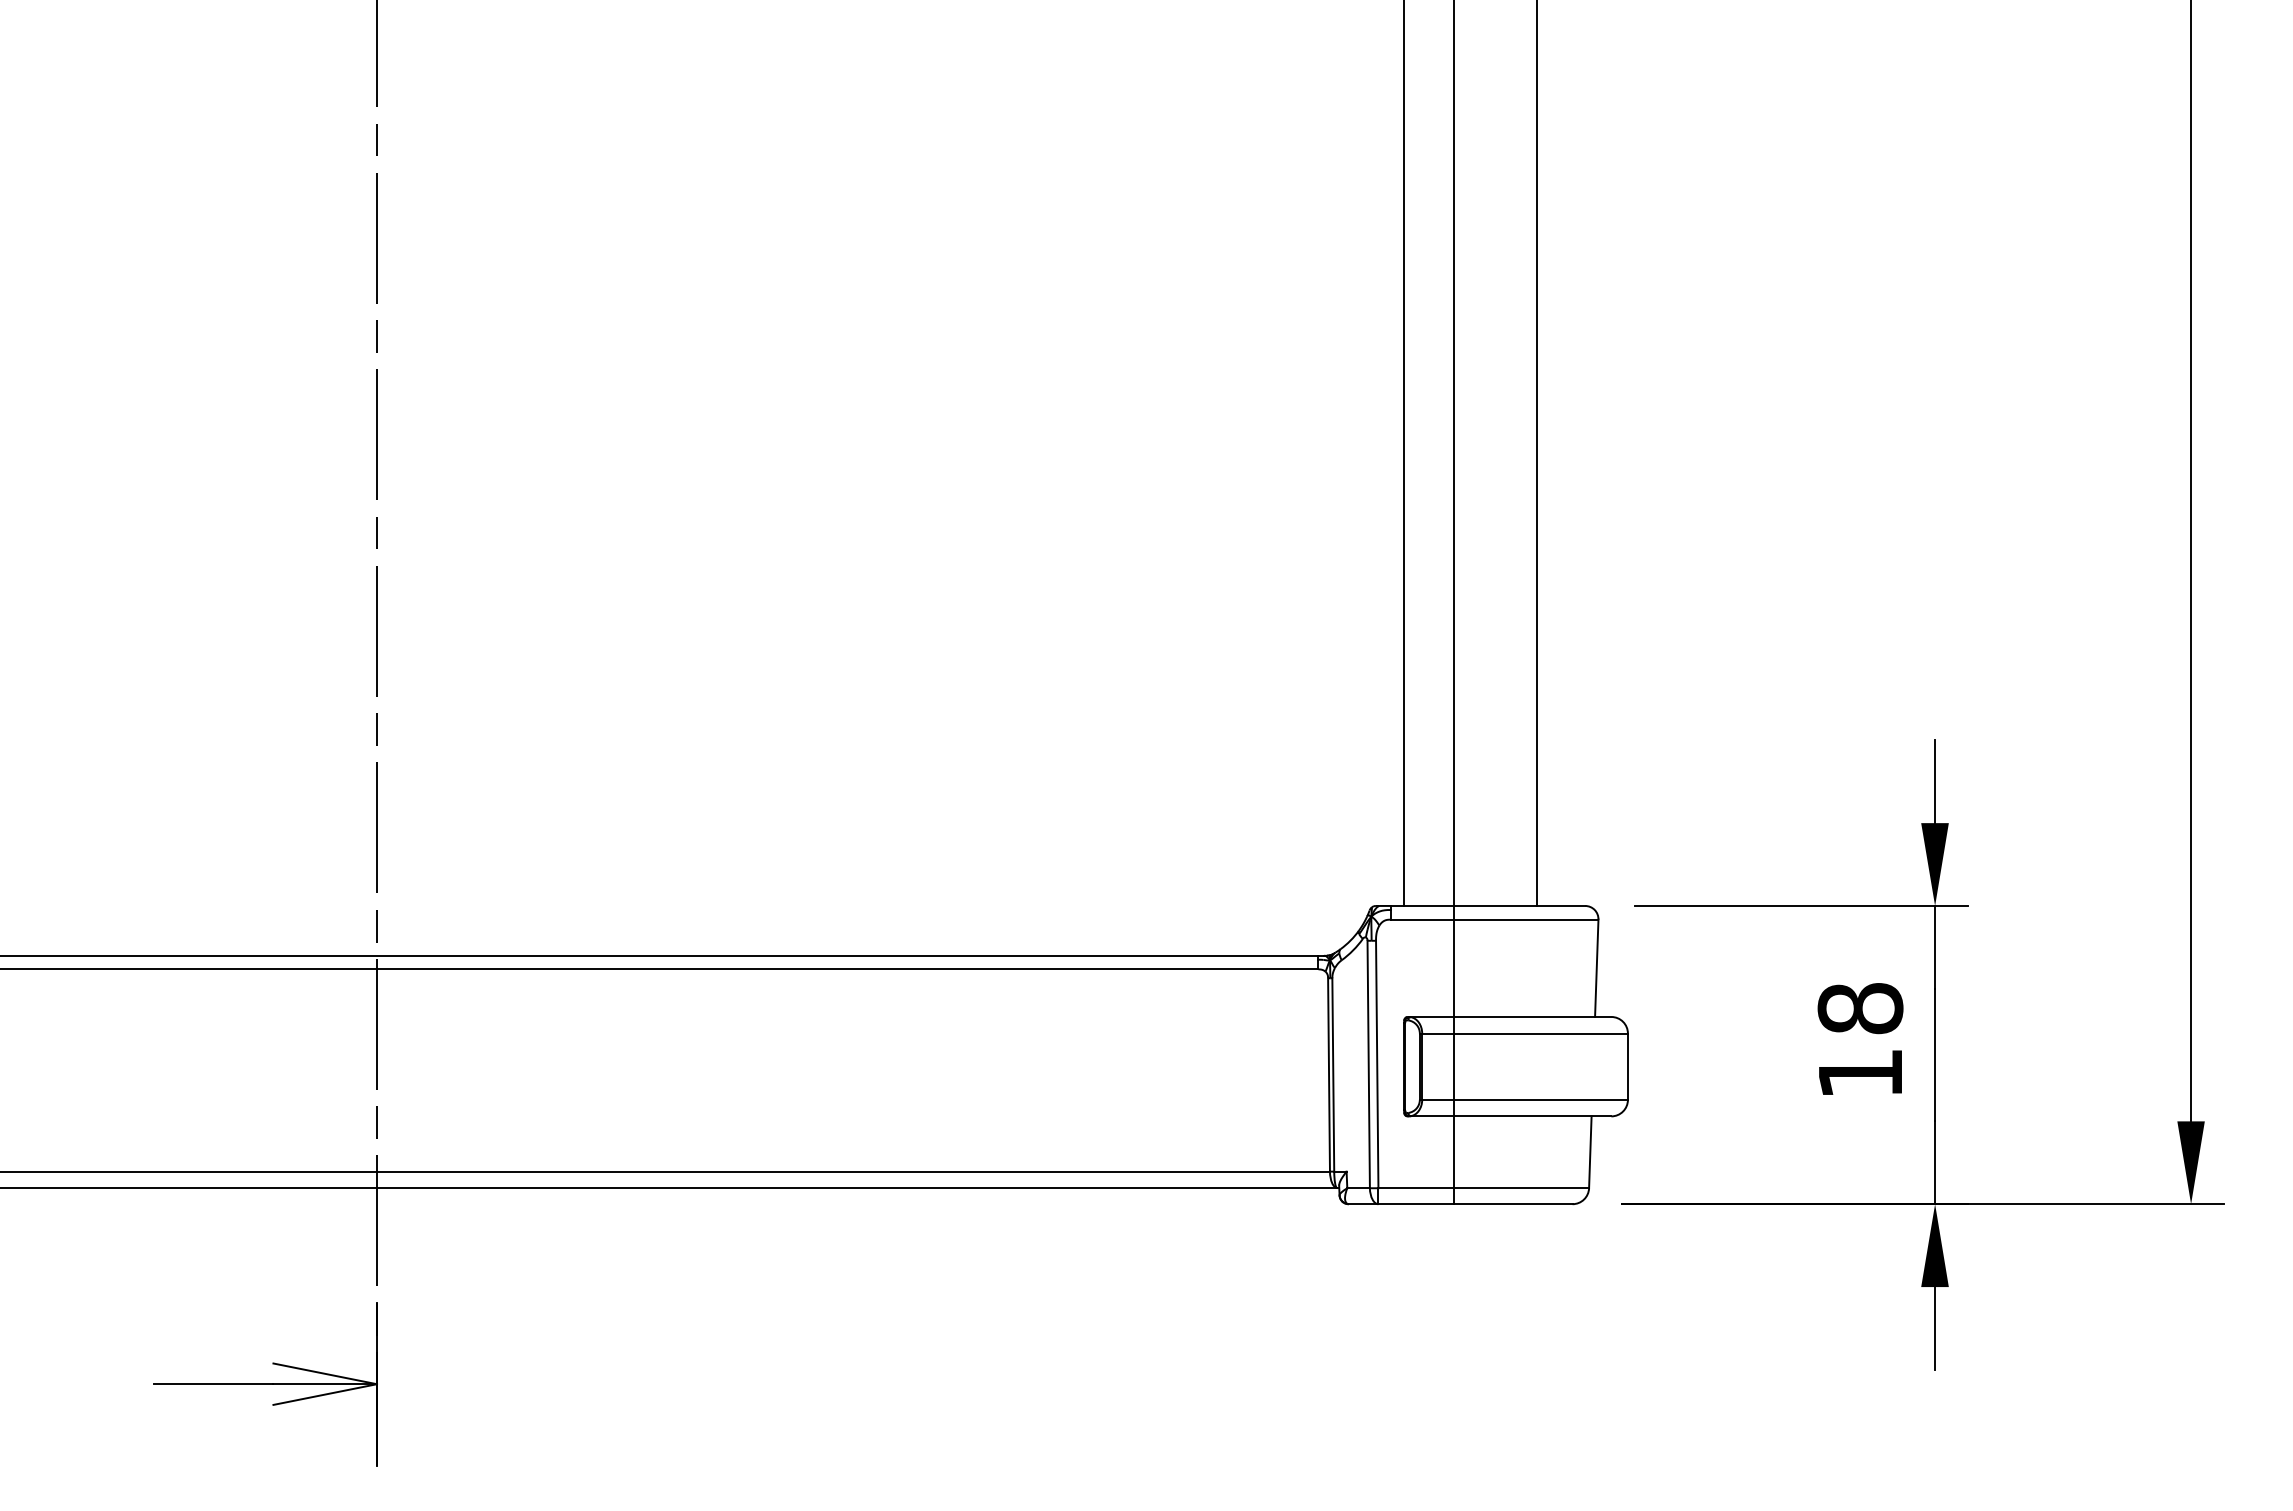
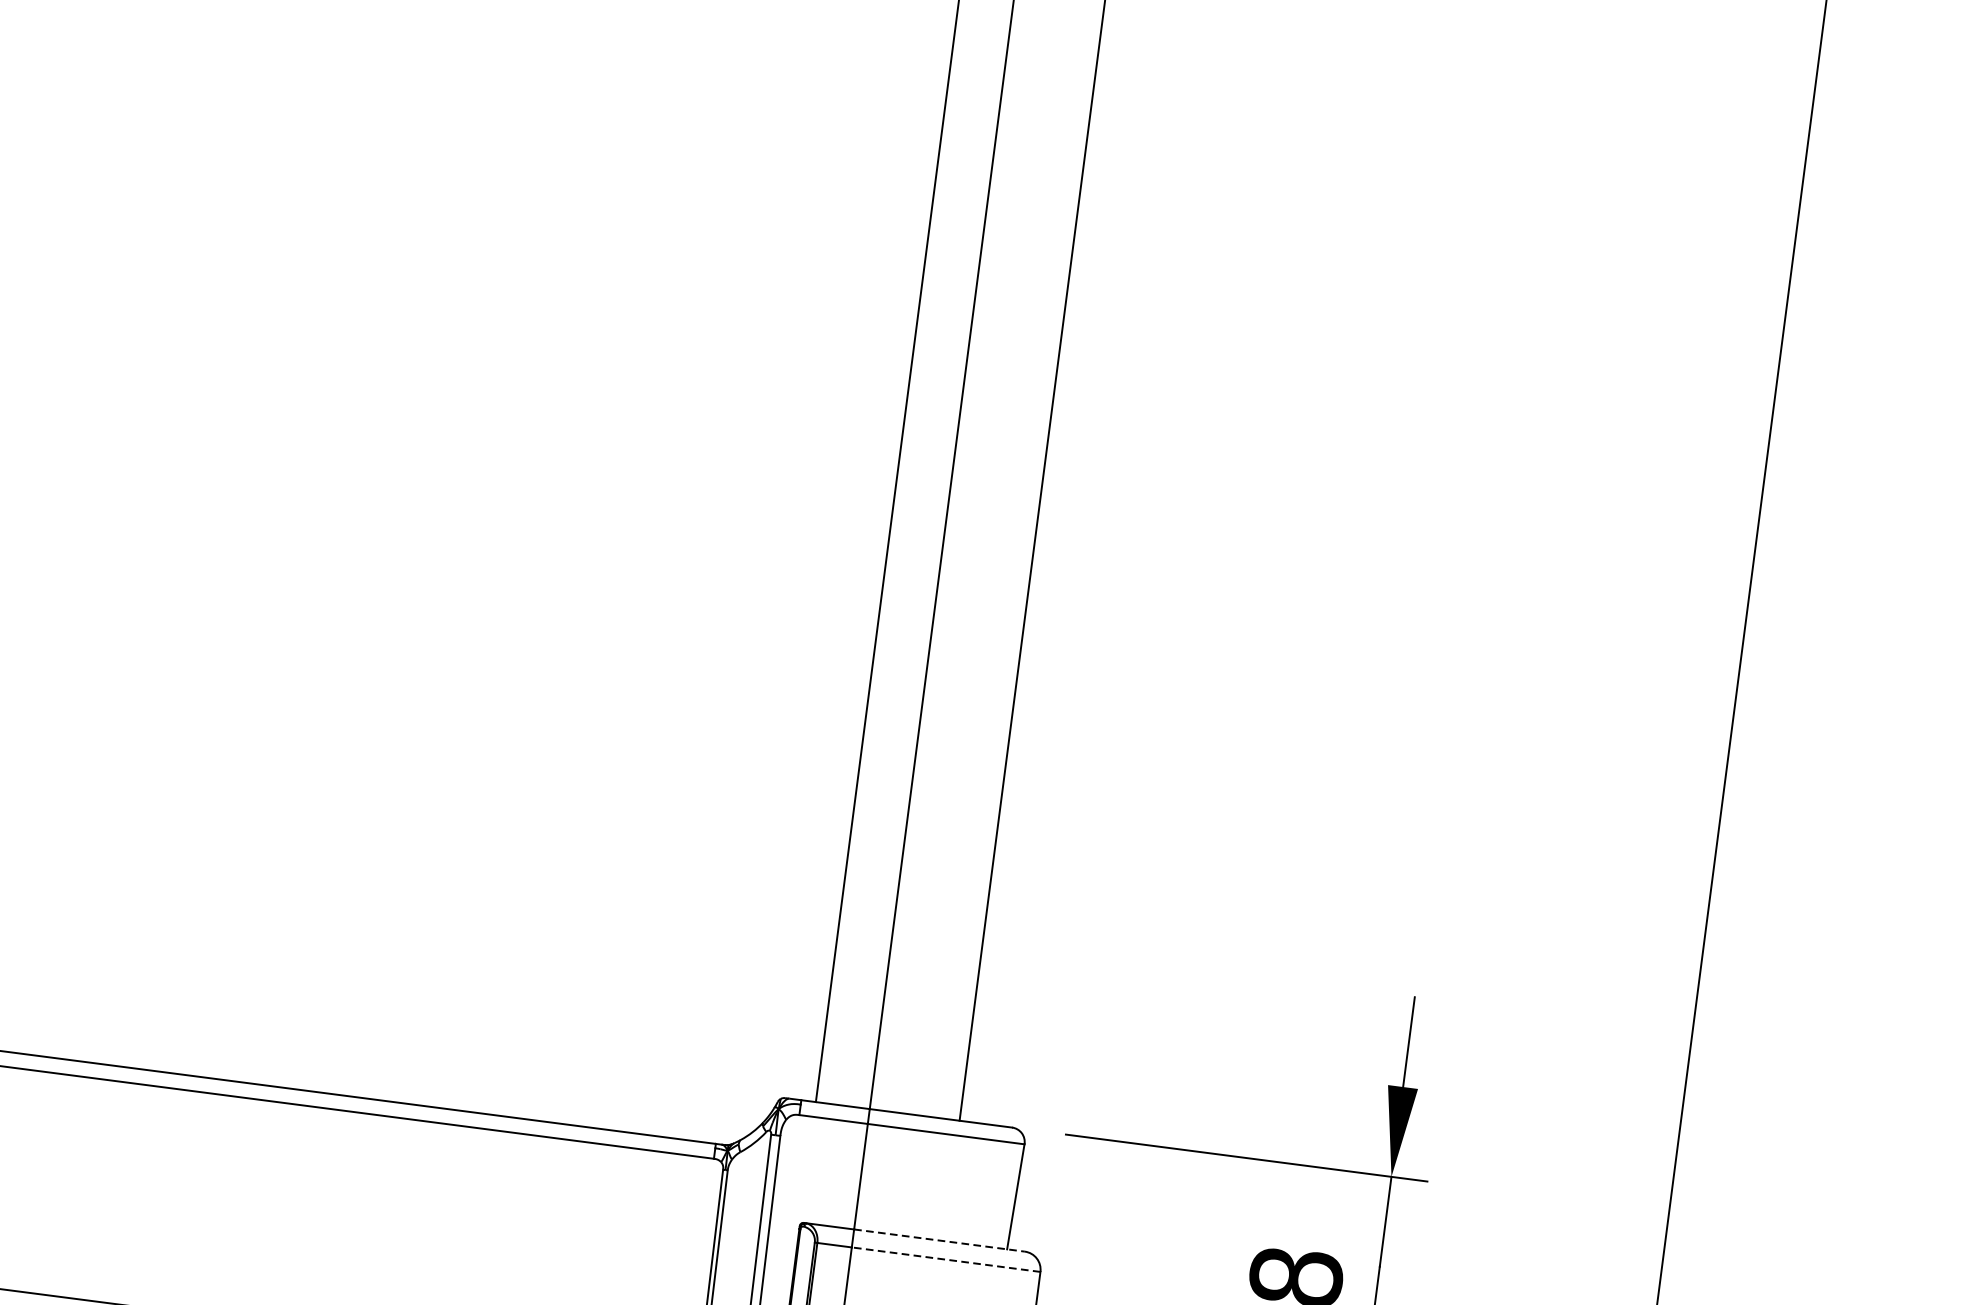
line: (1532, 1016) -> (939, 1240), solid -> dashed
line: (1540, 1033) -> (945, 1259), solid -> dashed

